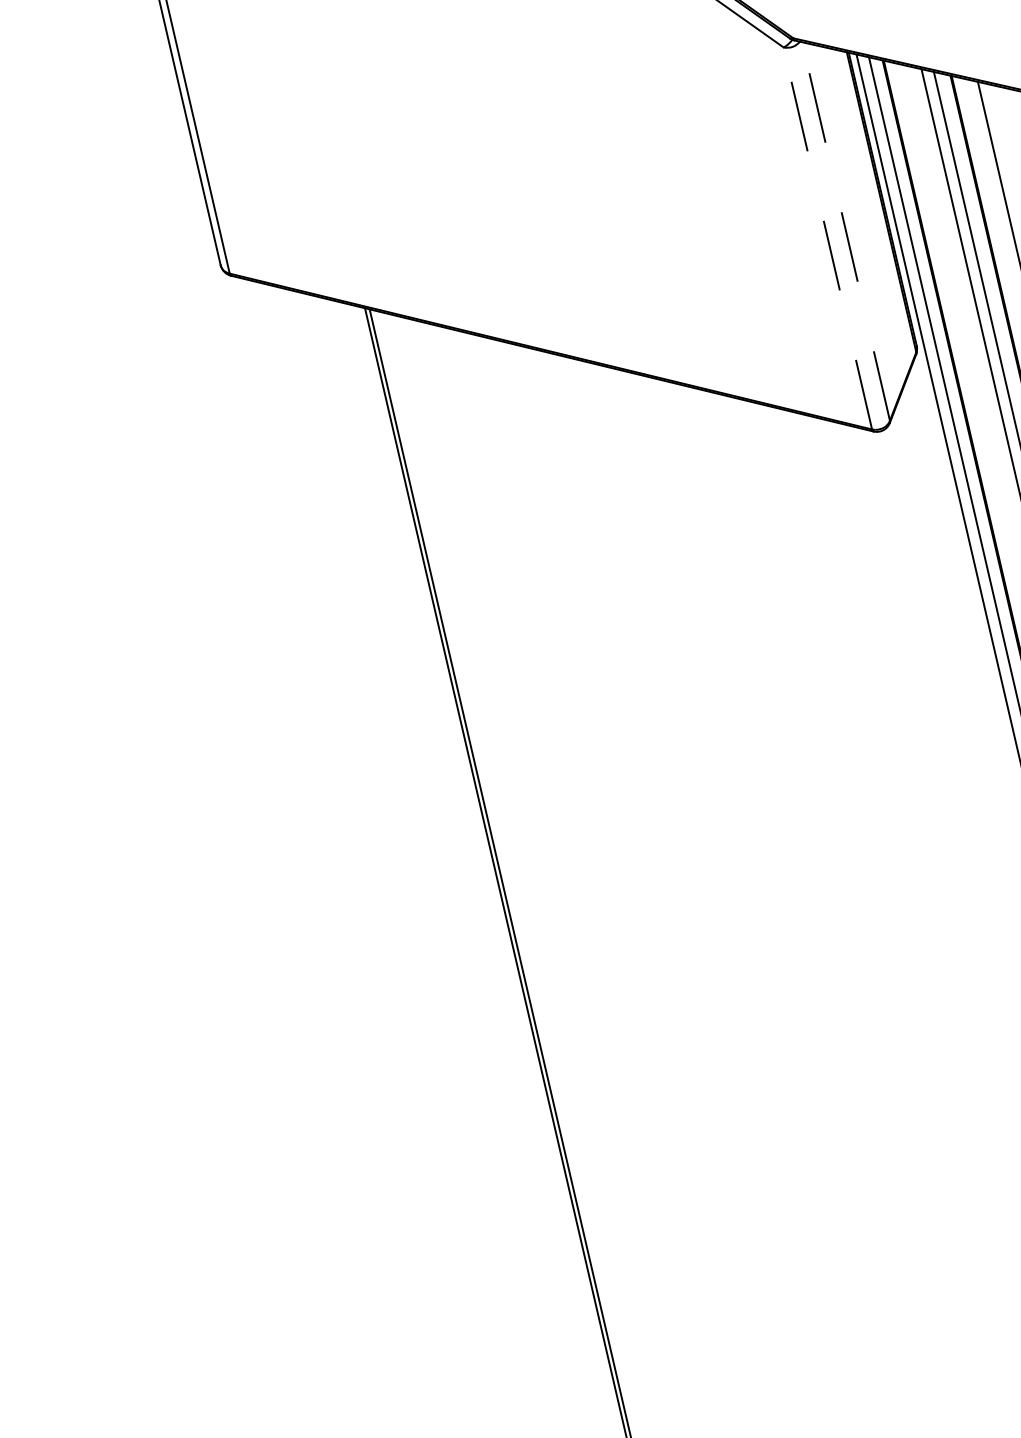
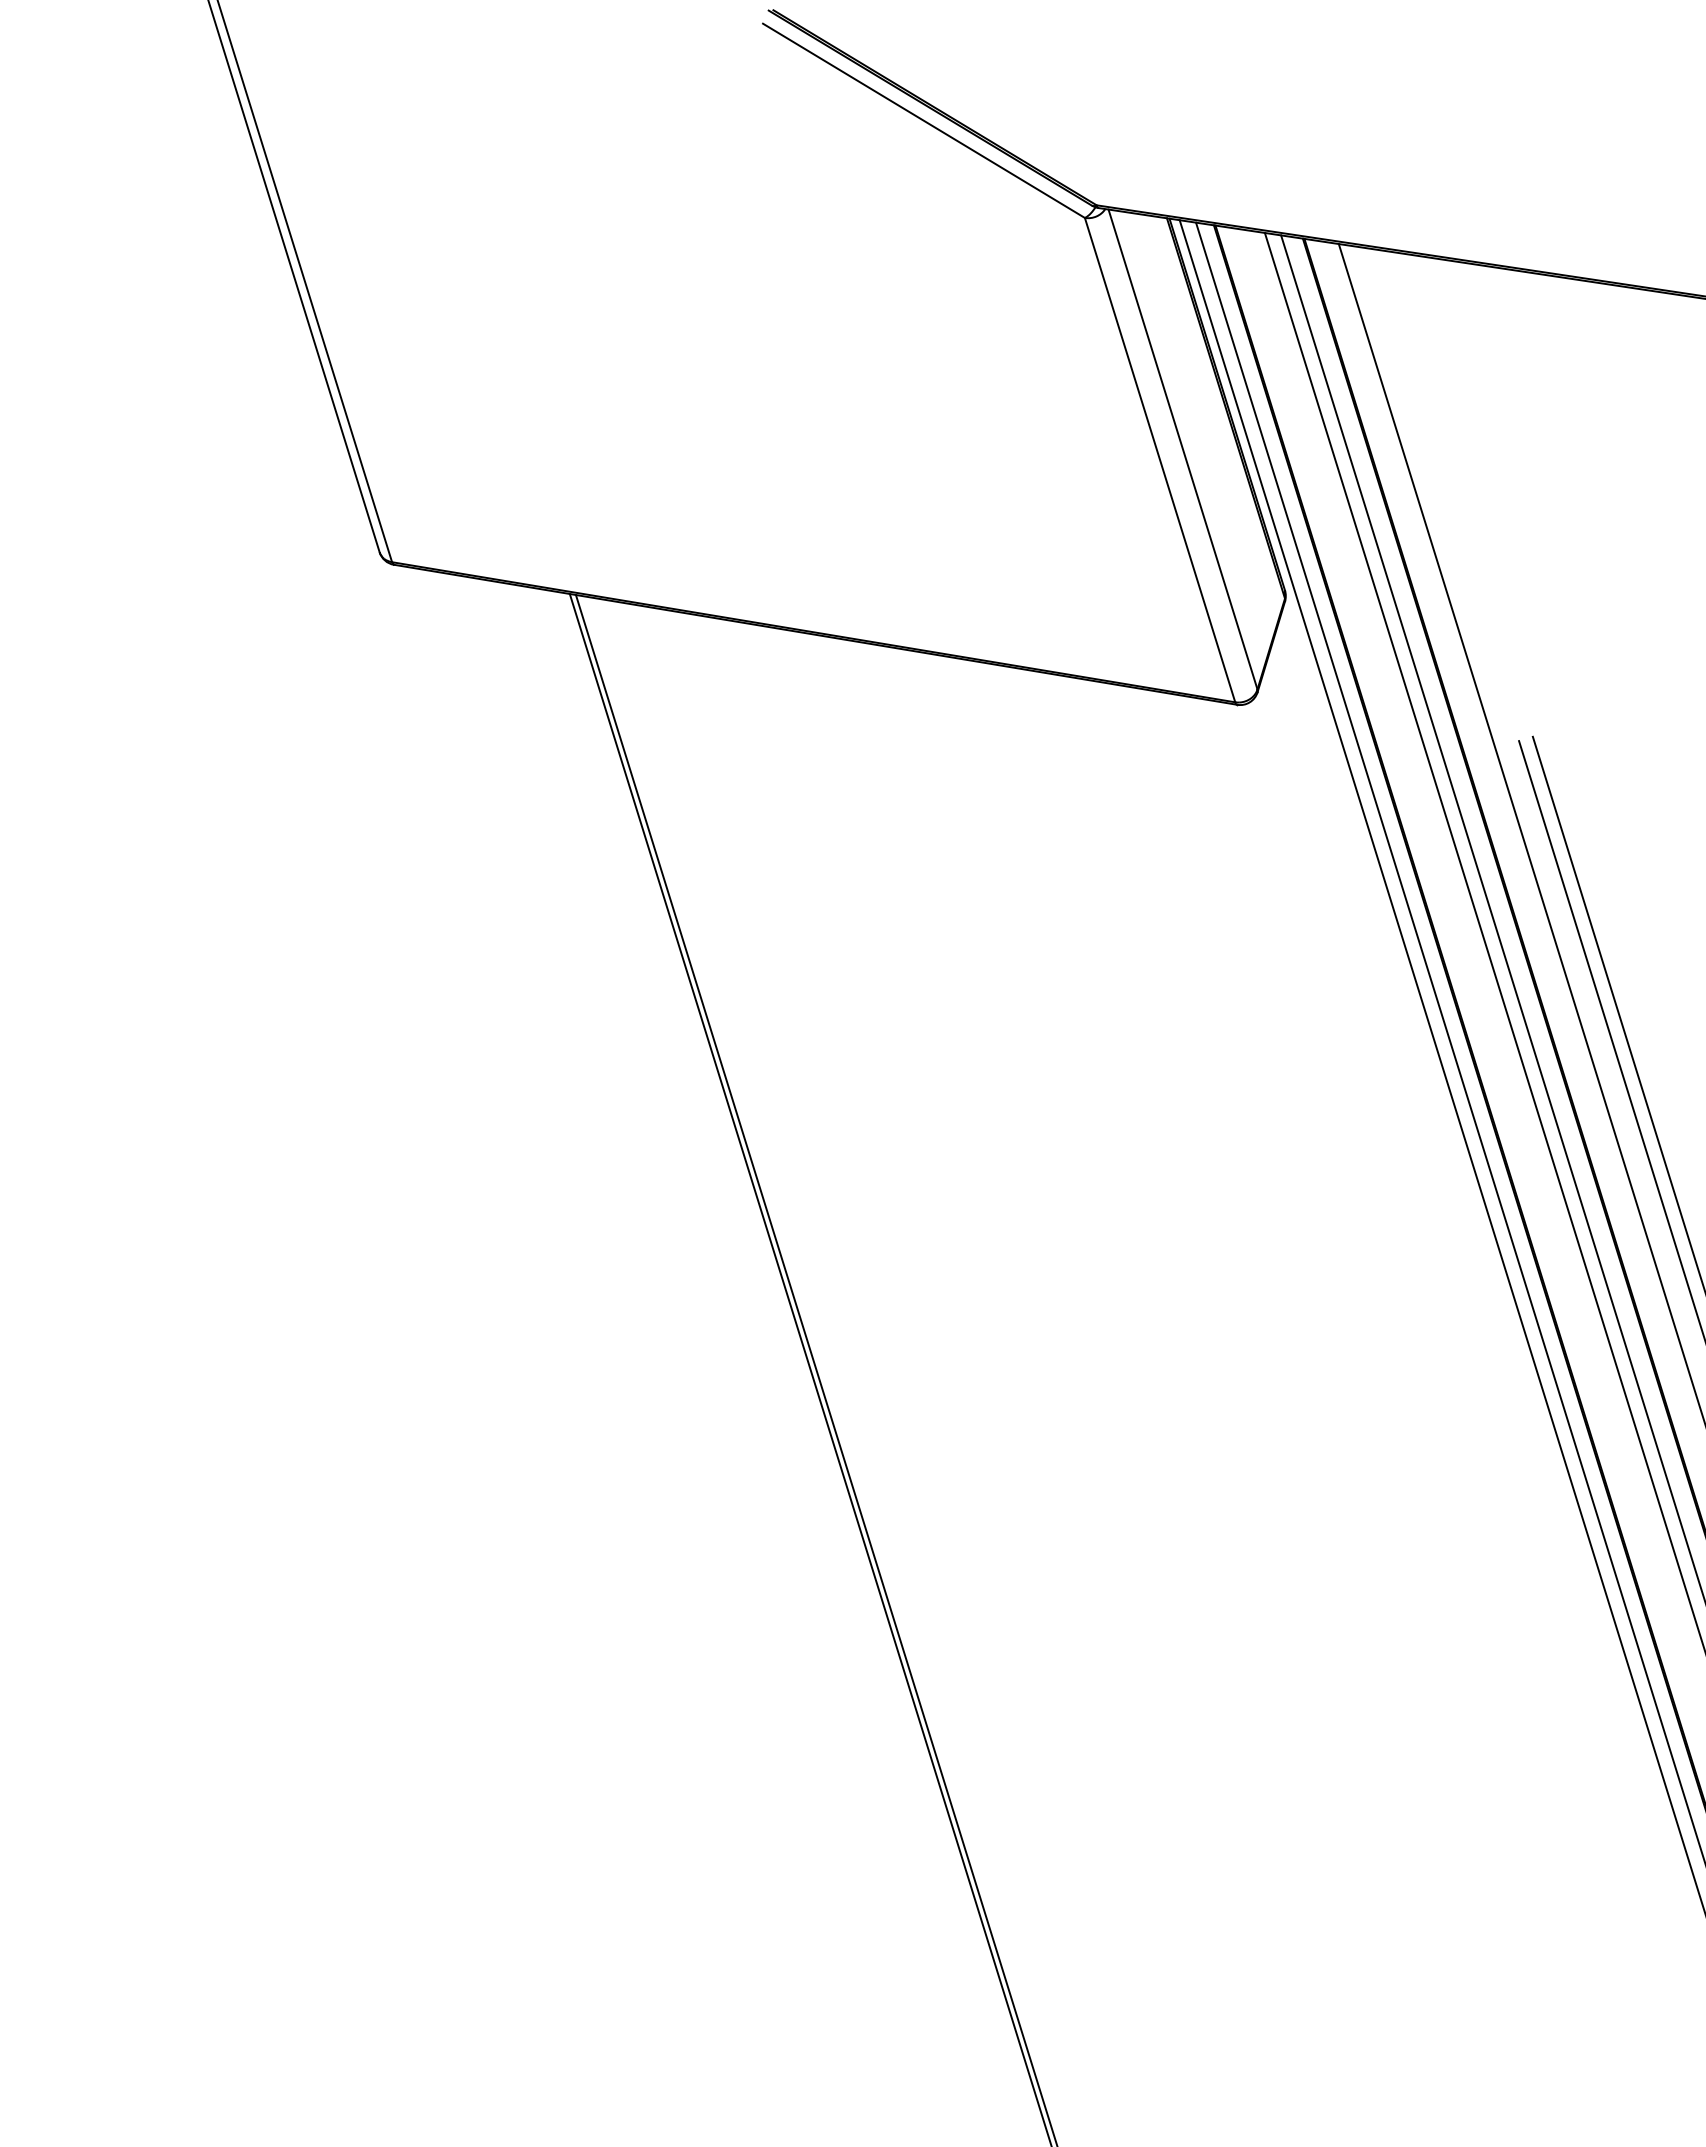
line: (845, 231) -> (1182, 449), dashed -> solid
line: (828, 238) -> (1160, 460), dashed -> solid

